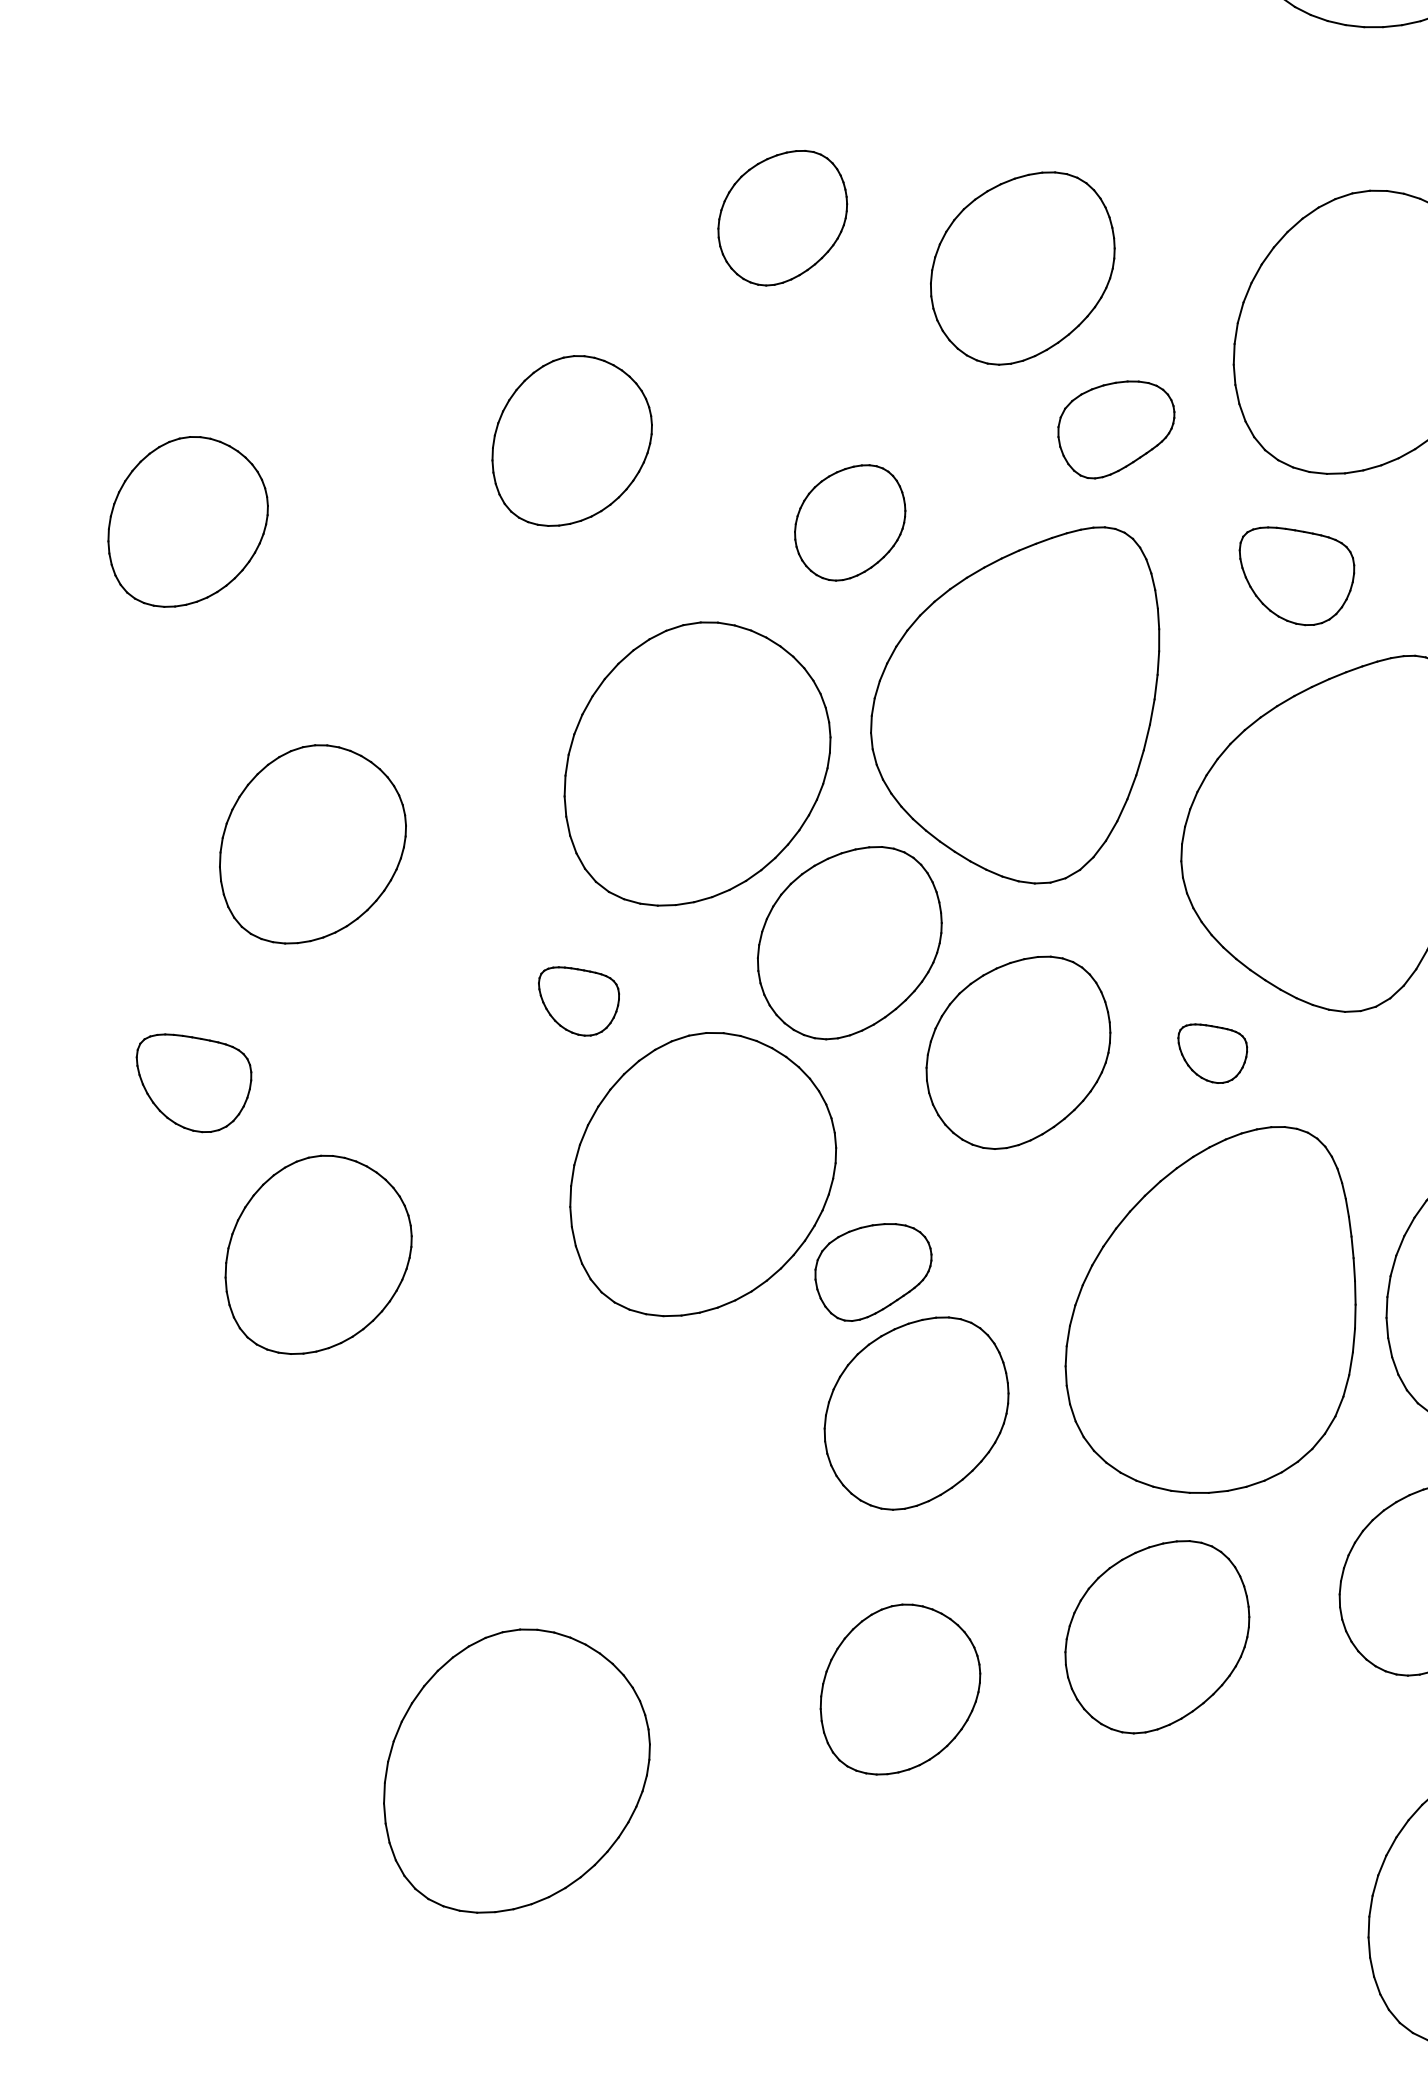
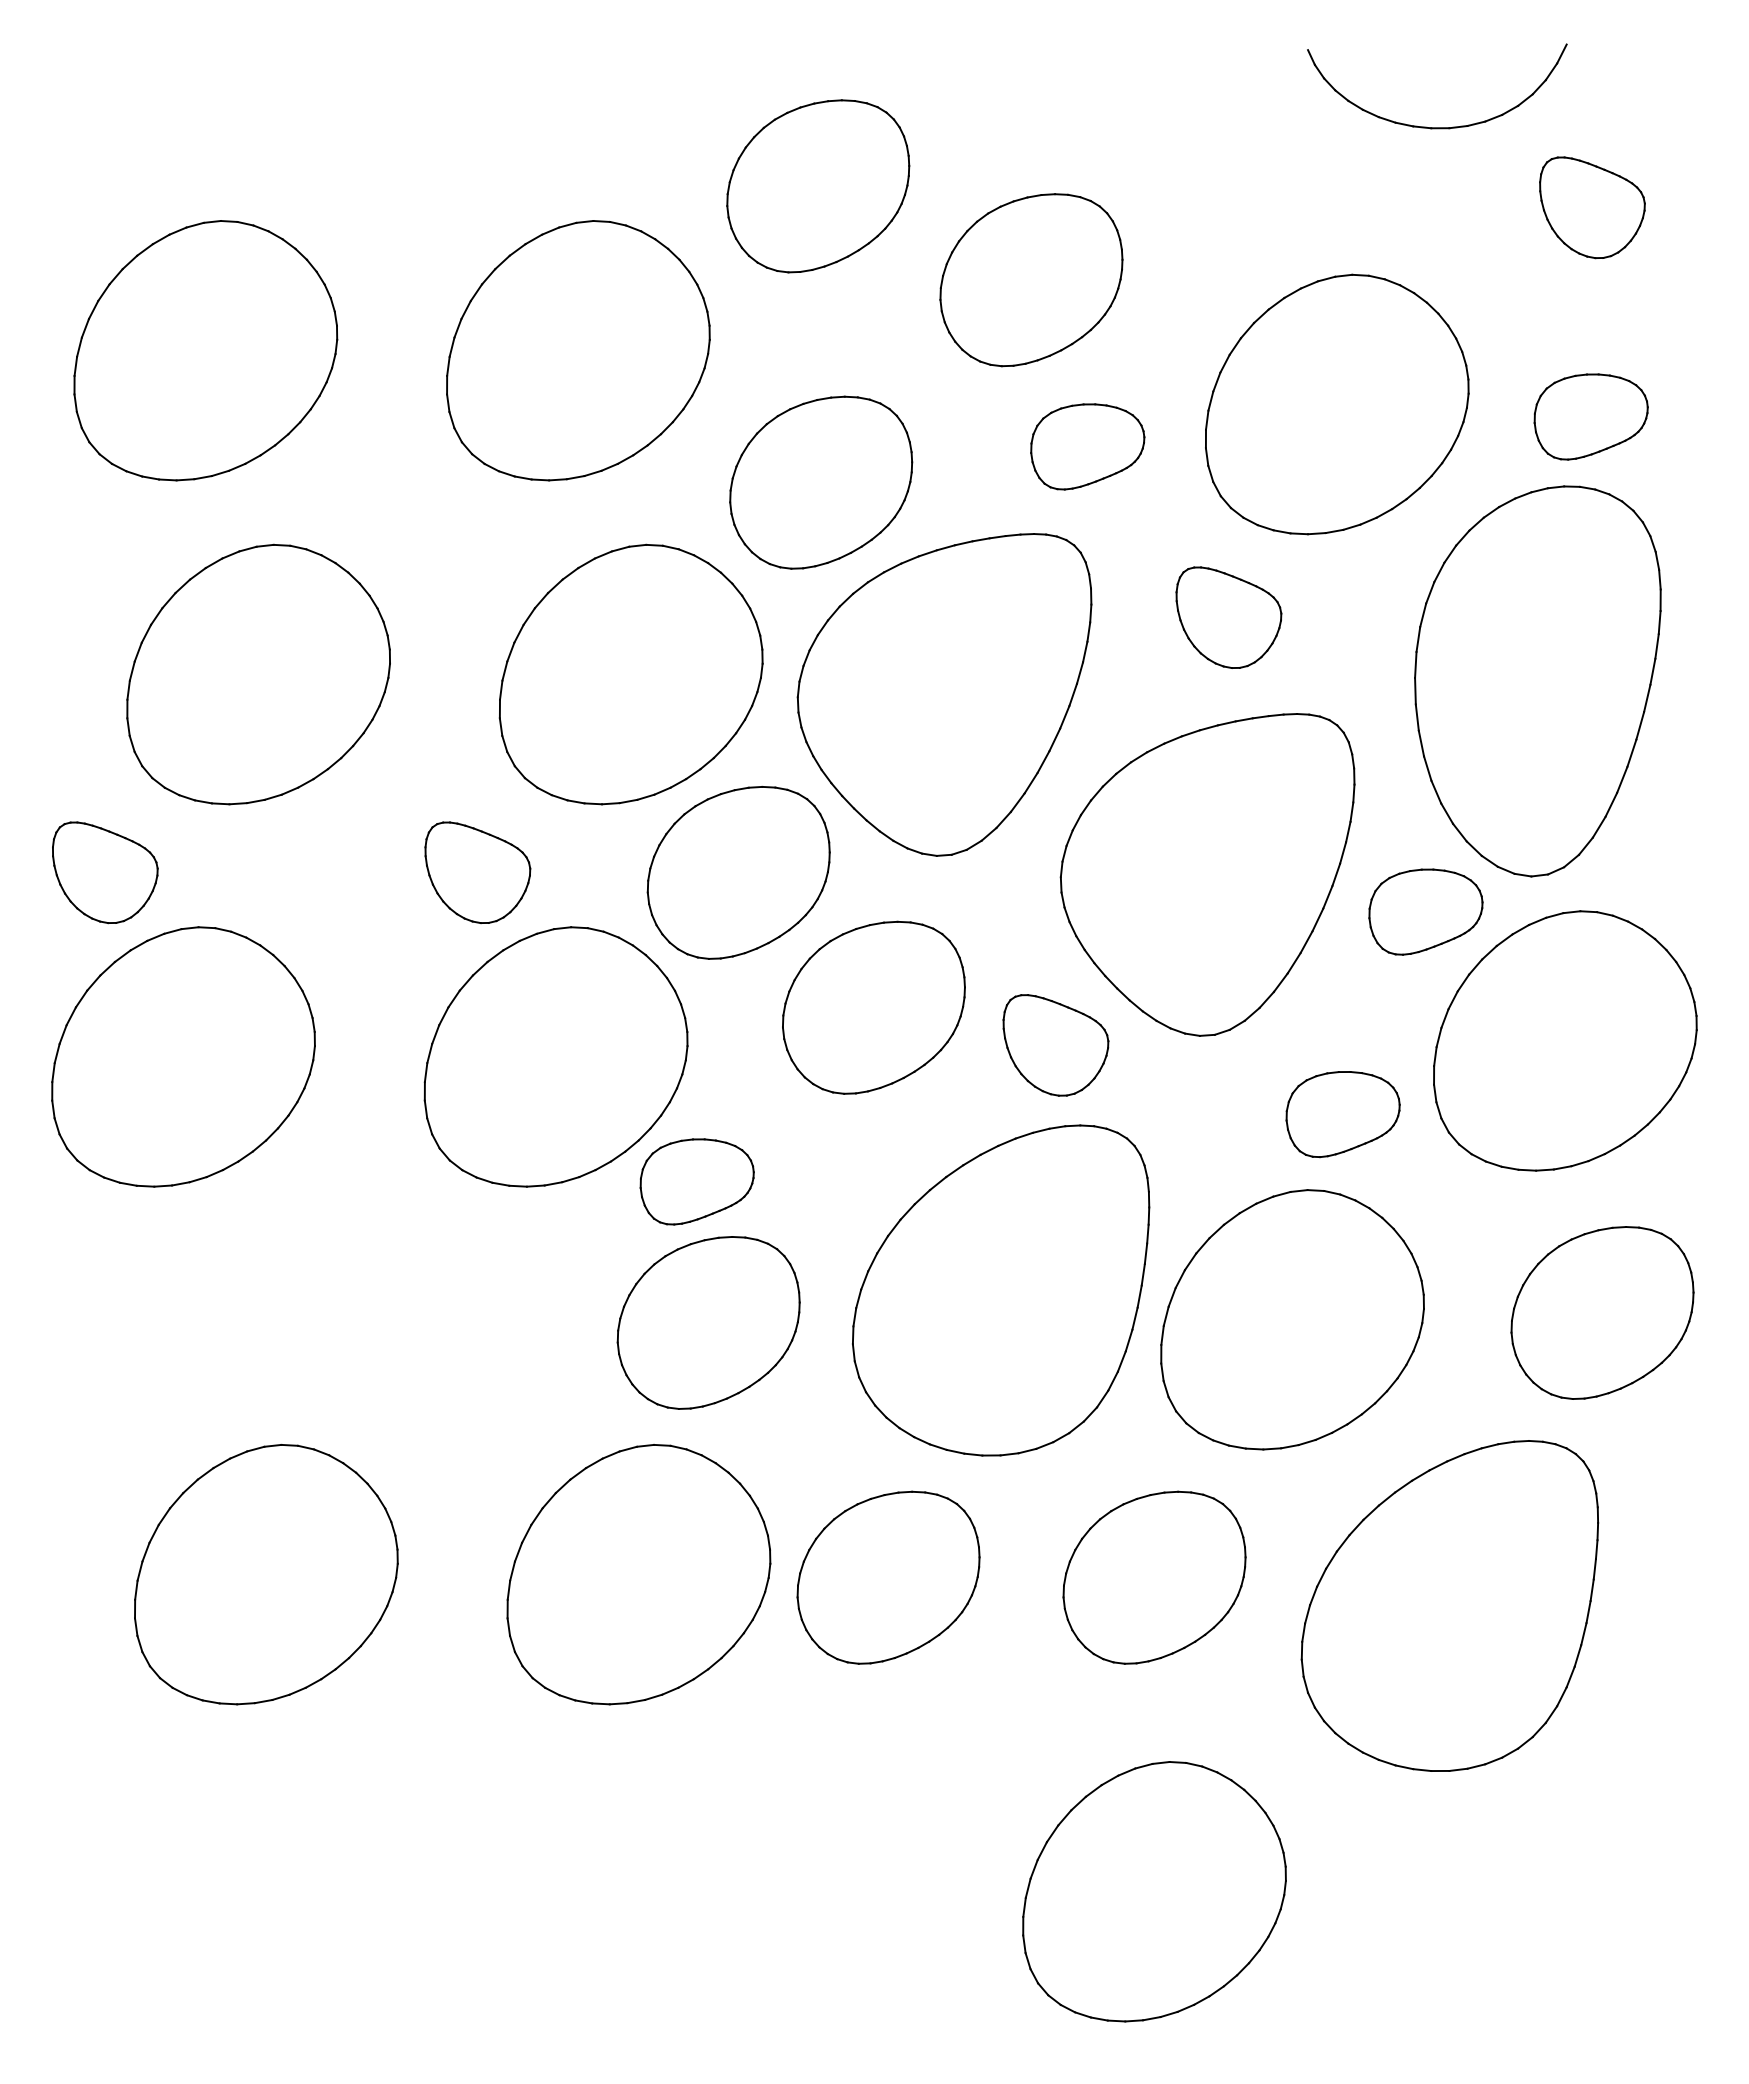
part: (783, 218) -> (818, 186), size x1.43
part: (571, 439) -> (578, 350), size x1.67
part: (186, 520) -> (205, 350), size x1.67
part: (850, 522) -> (821, 482), size x1.67
part: (311, 843) -> (258, 674), size x1.43
part: (580, 999) -> (477, 872), size x1.43
part: (1214, 1052) -> (1055, 1045), size x1.67
part: (317, 1253) -> (183, 1056), size x1.43
part: (899, 1688) -> (638, 1574), size x1.67

